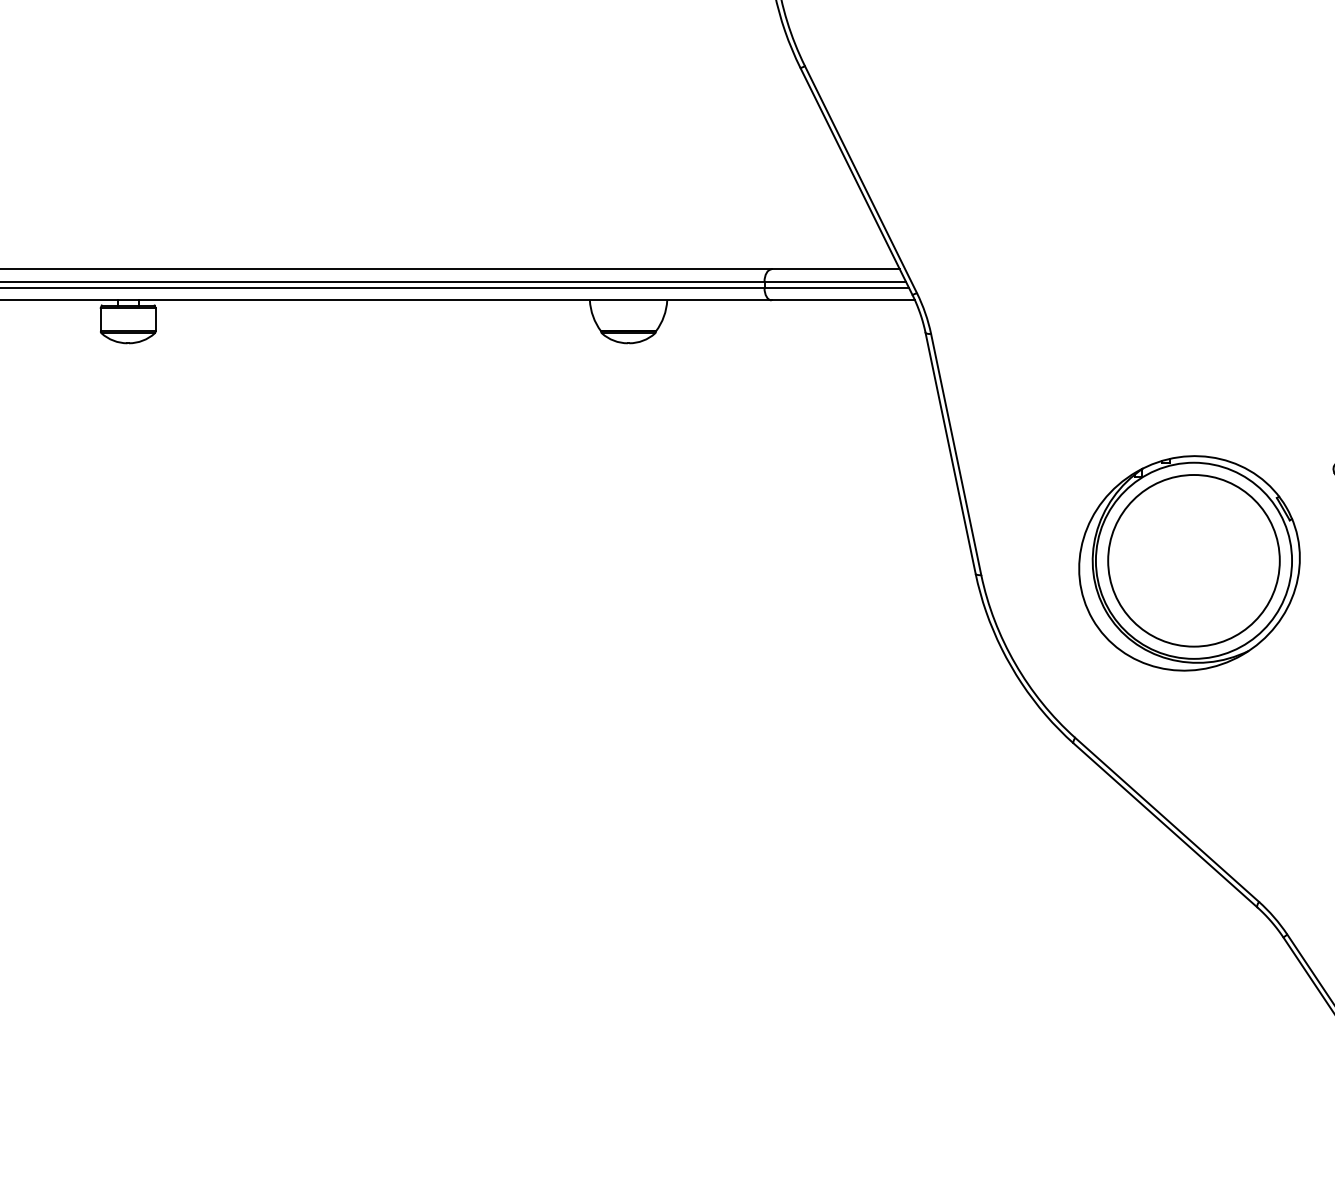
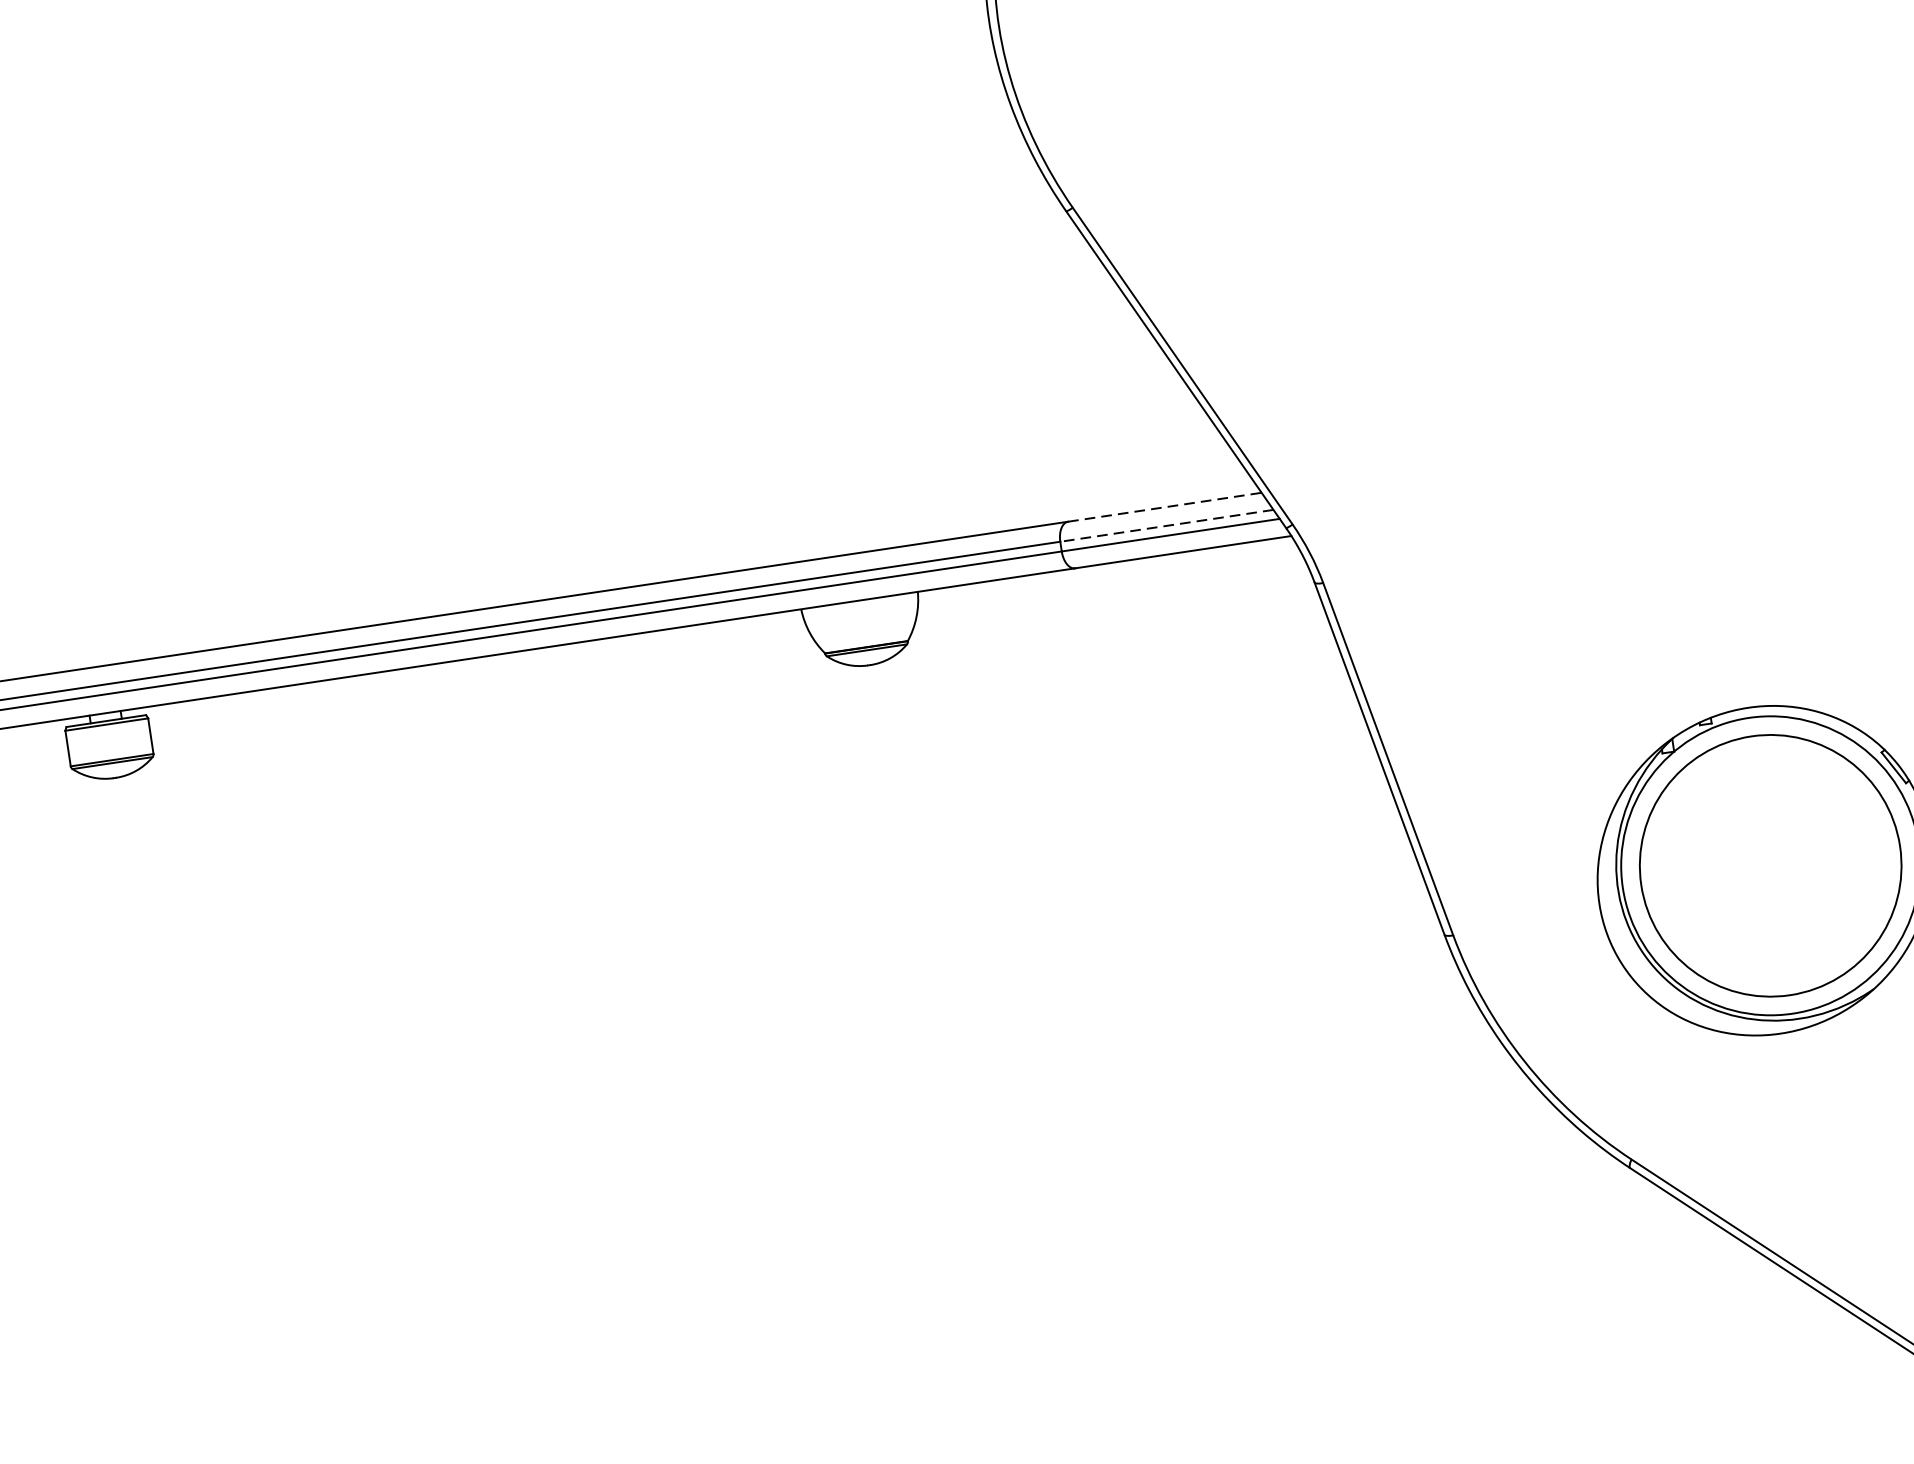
line: (836, 269) -> (1166, 507), solid -> dashed
line: (835, 281) -> (1167, 525), solid -> dashed

